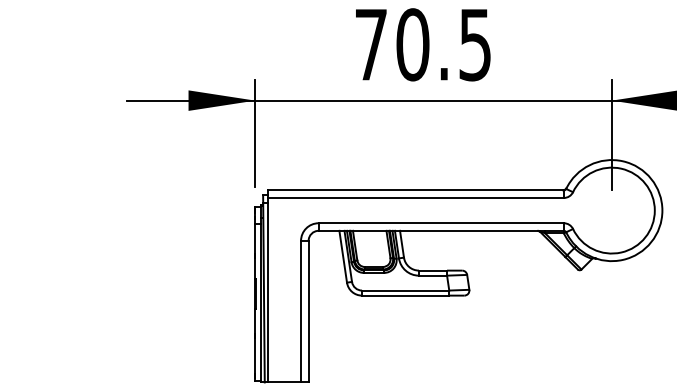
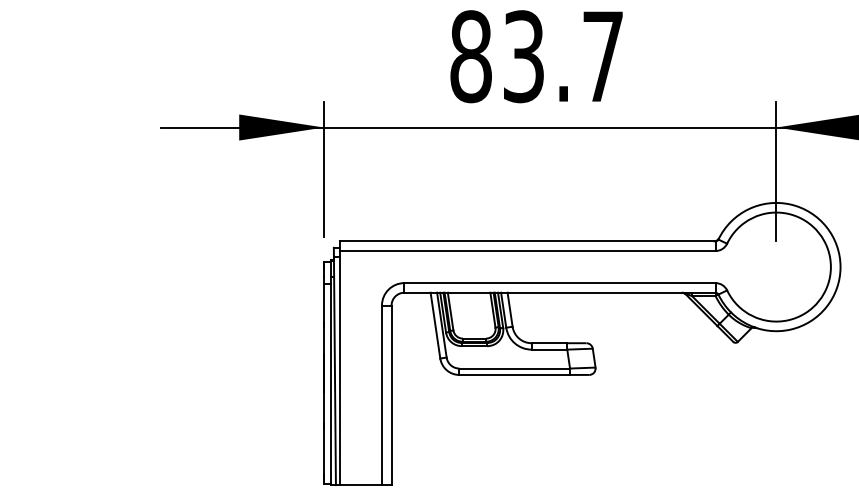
text: (422, 44) -> (536, 56), 70.5 -> 83.7

